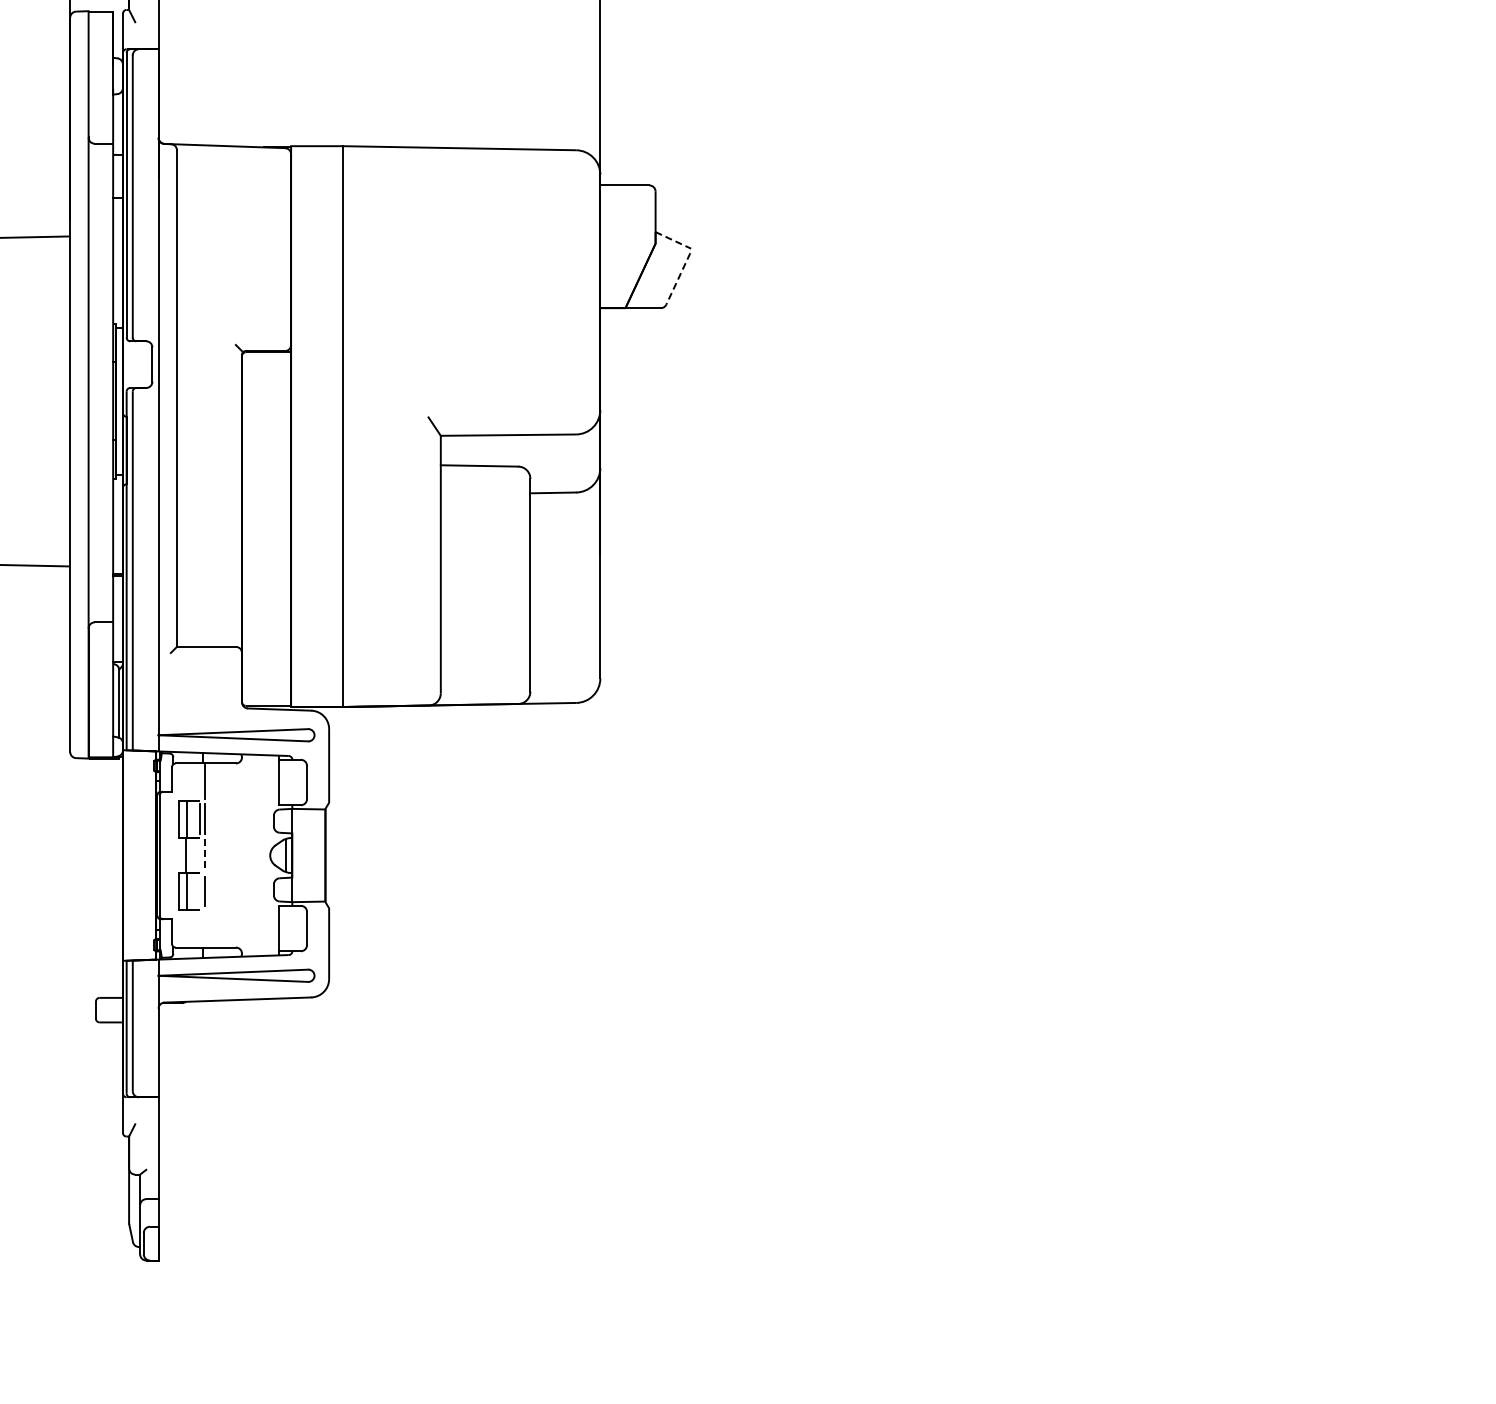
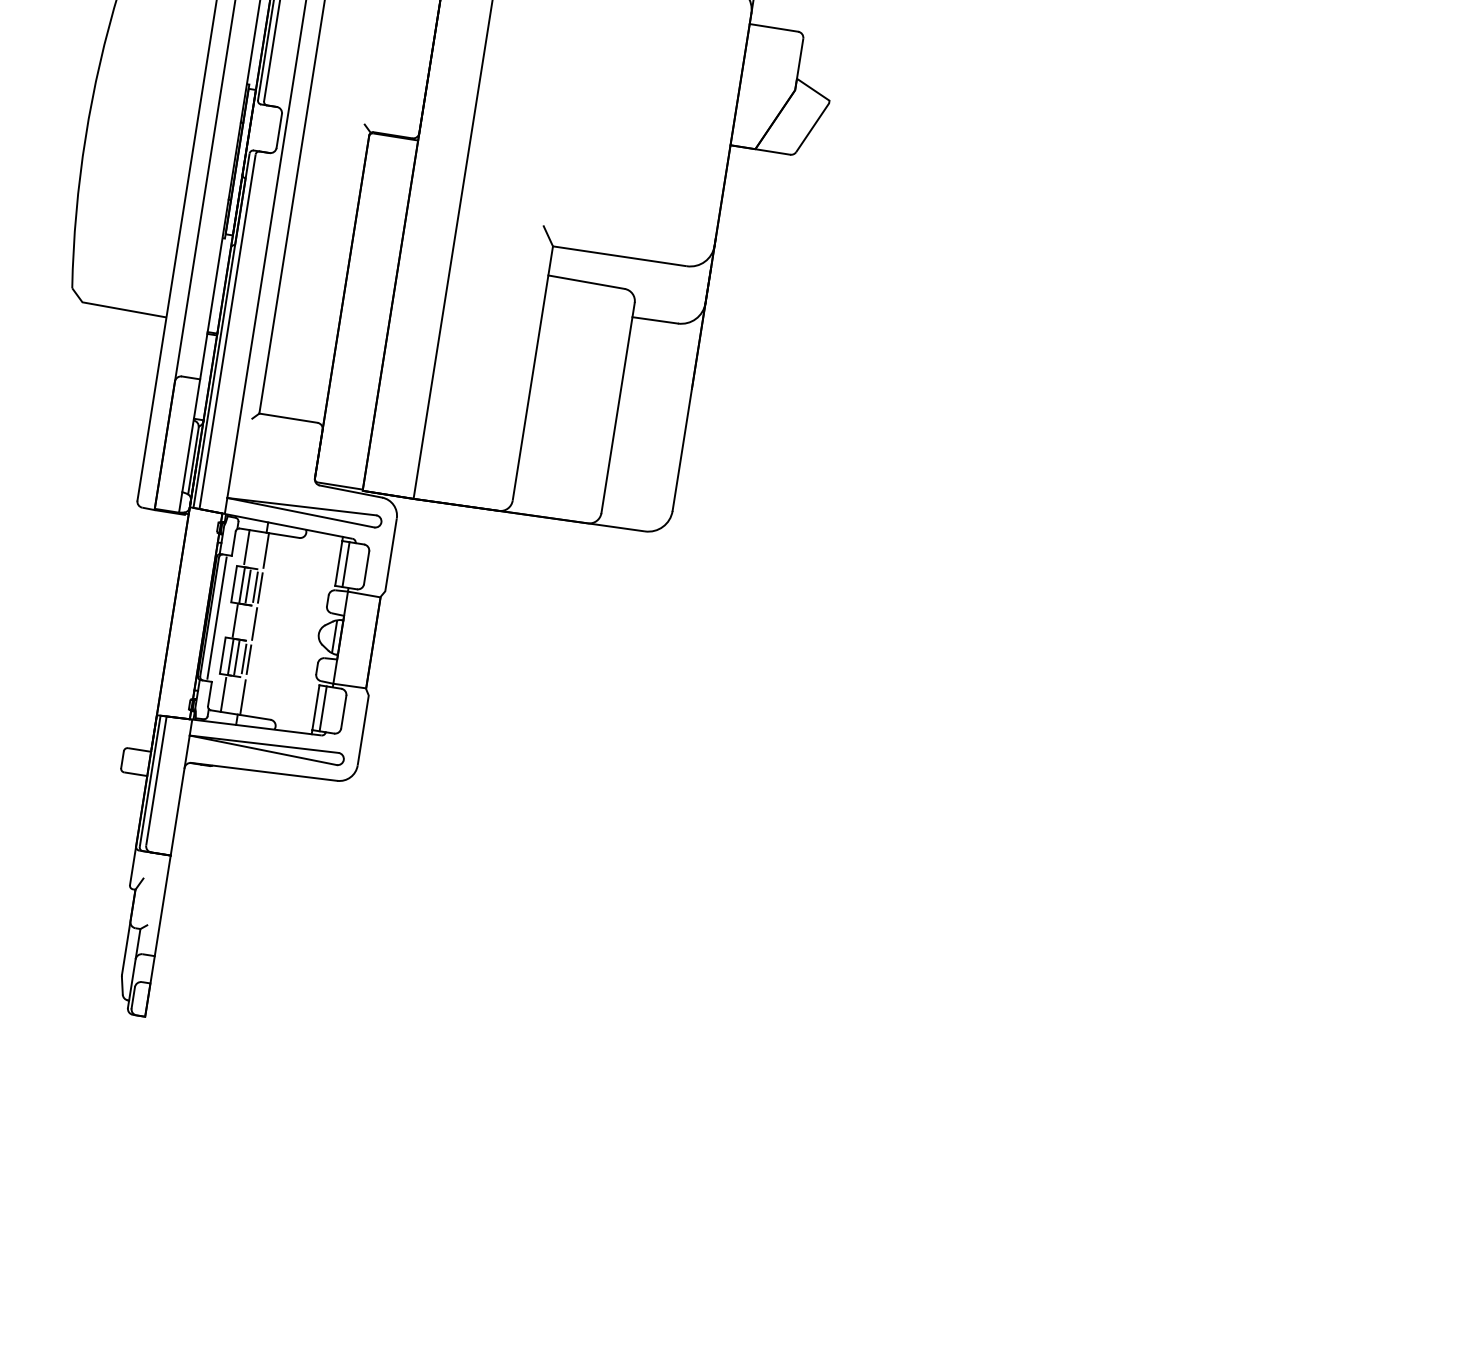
line: (688, 257) -> (825, 109), dashed -> solid
line: (185, 780) -> (246, 546), added
line: (286, 782) -> (346, 564), added
line: (192, 819) -> (247, 586), added
line: (167, 855) -> (217, 618), added
line: (205, 855) -> (254, 624), dashed -> solid
line: (192, 891) -> (236, 657), added
line: (200, 891) -> (244, 658), added
line: (286, 928) -> (323, 708), added
line: (205, 929) -> (243, 697), added
line: (185, 930) -> (223, 695), added

